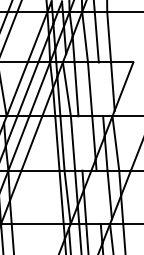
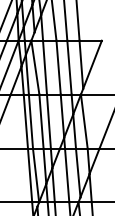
line: (100, 89) -> (68, 67), added
line: (80, 143) -> (48, 121), added
line: (98, 197) -> (66, 175), added

